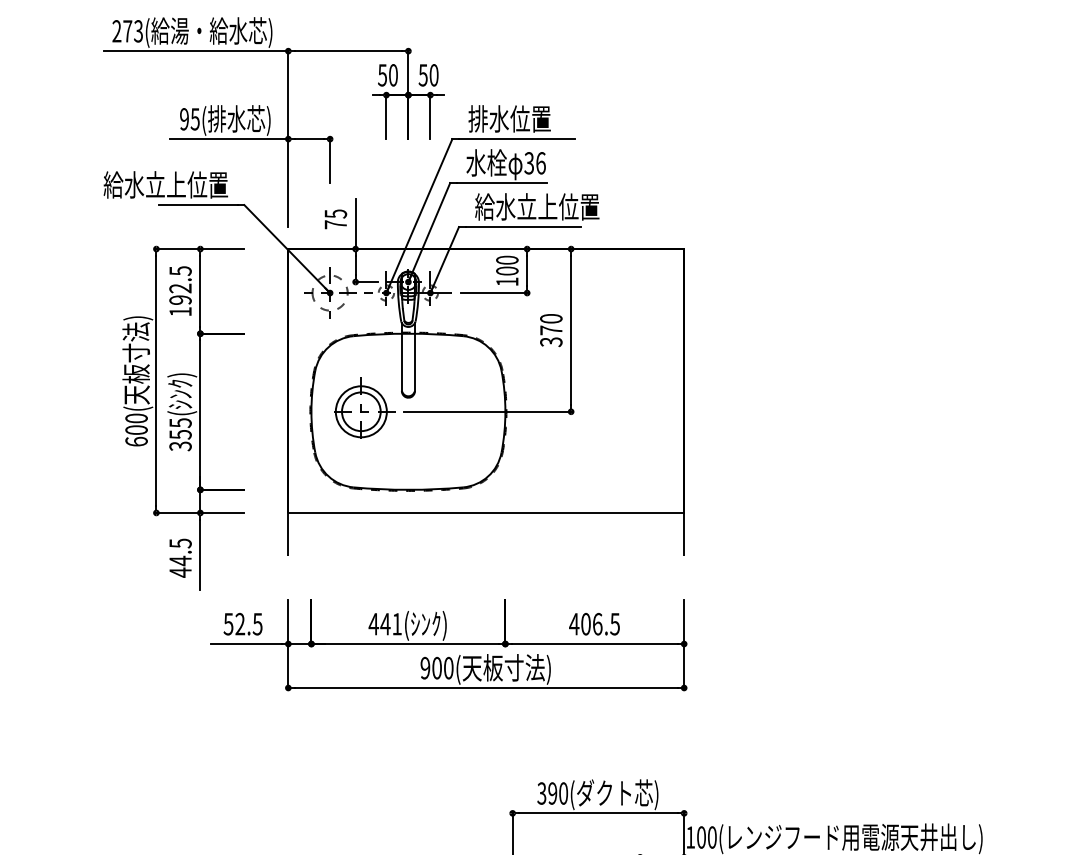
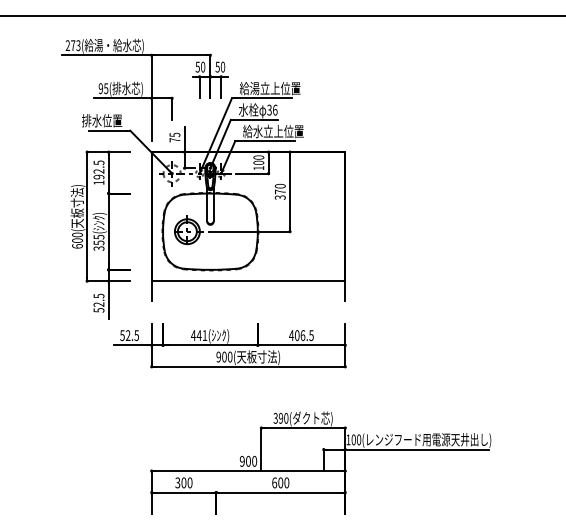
text: (529, 118) -> (269, 88), 排水位置 -> 給湯立上位置
text: (144, 184) -> (81, 120), 給水立上位置 -> 排水位置
text: (179, 566) -> (98, 307), 44.5 -> 52.5

